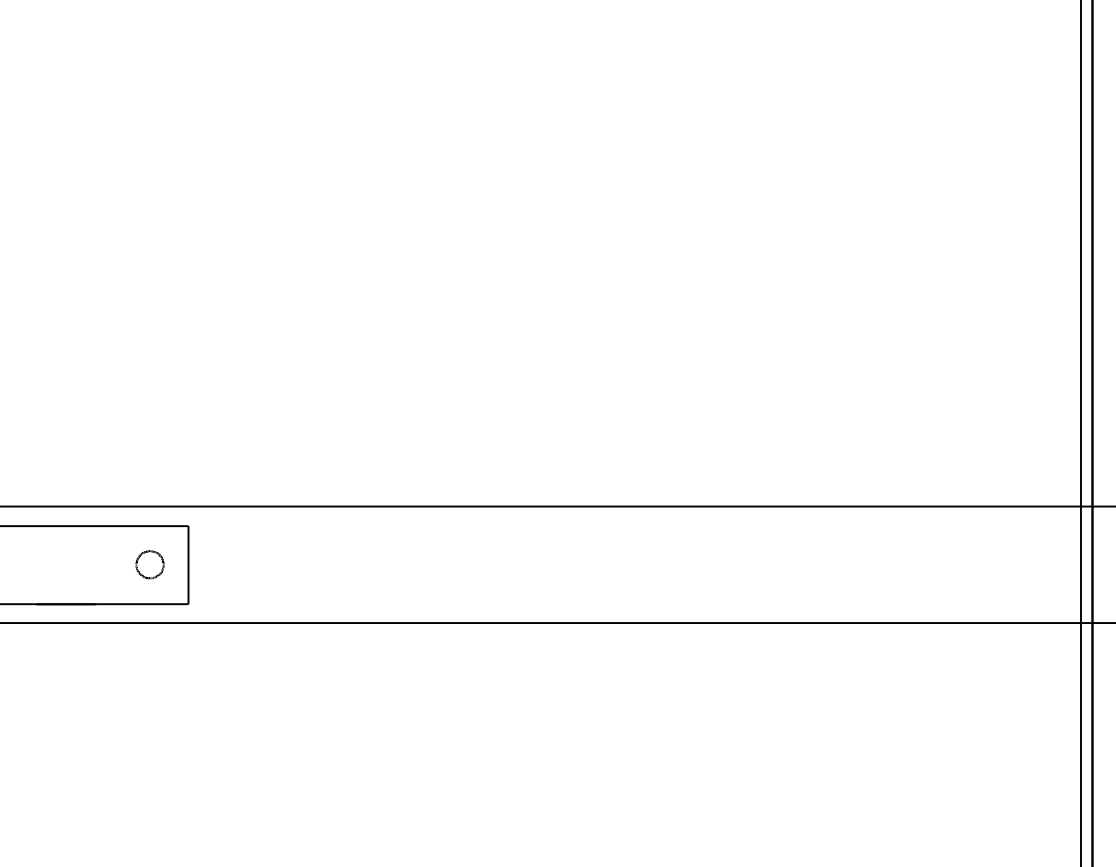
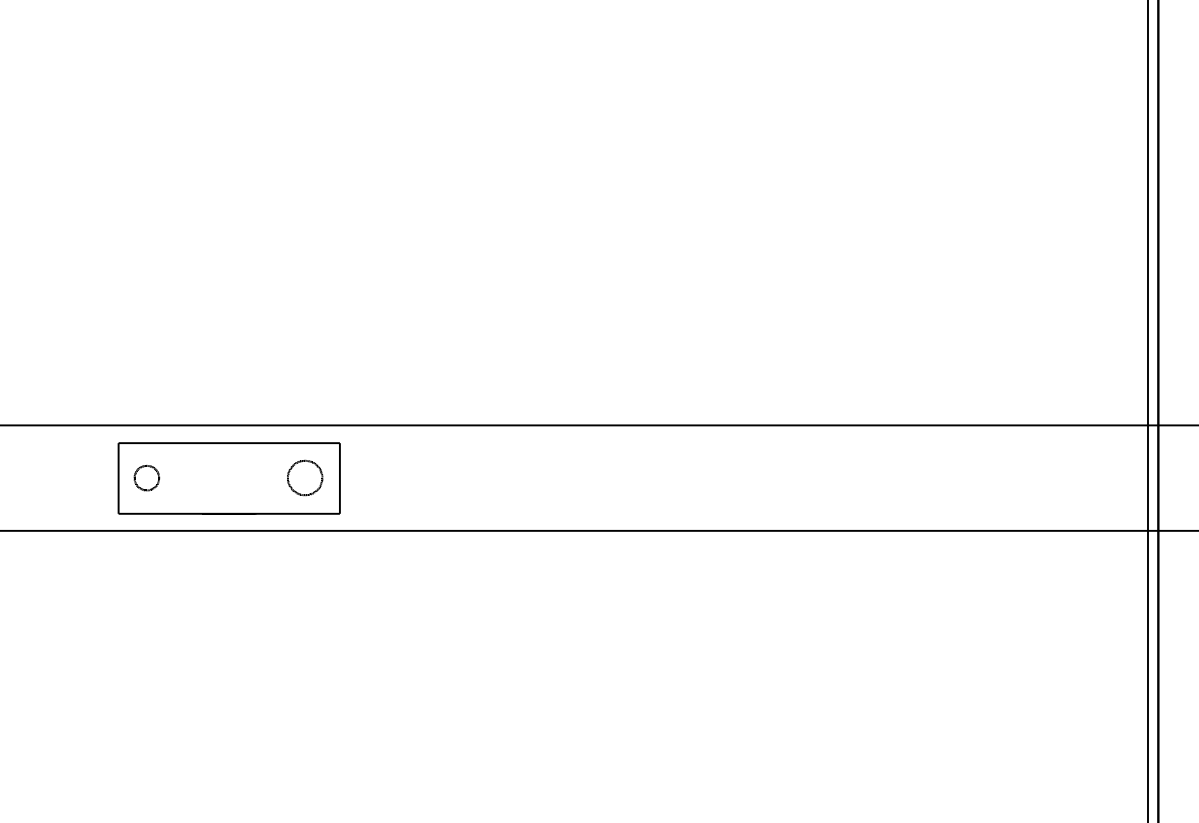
part: (149, 565) -> (304, 478), size x1.4

